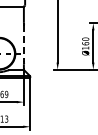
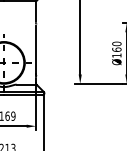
line: (24, 43) -> (36, 49), dashed -> solid

